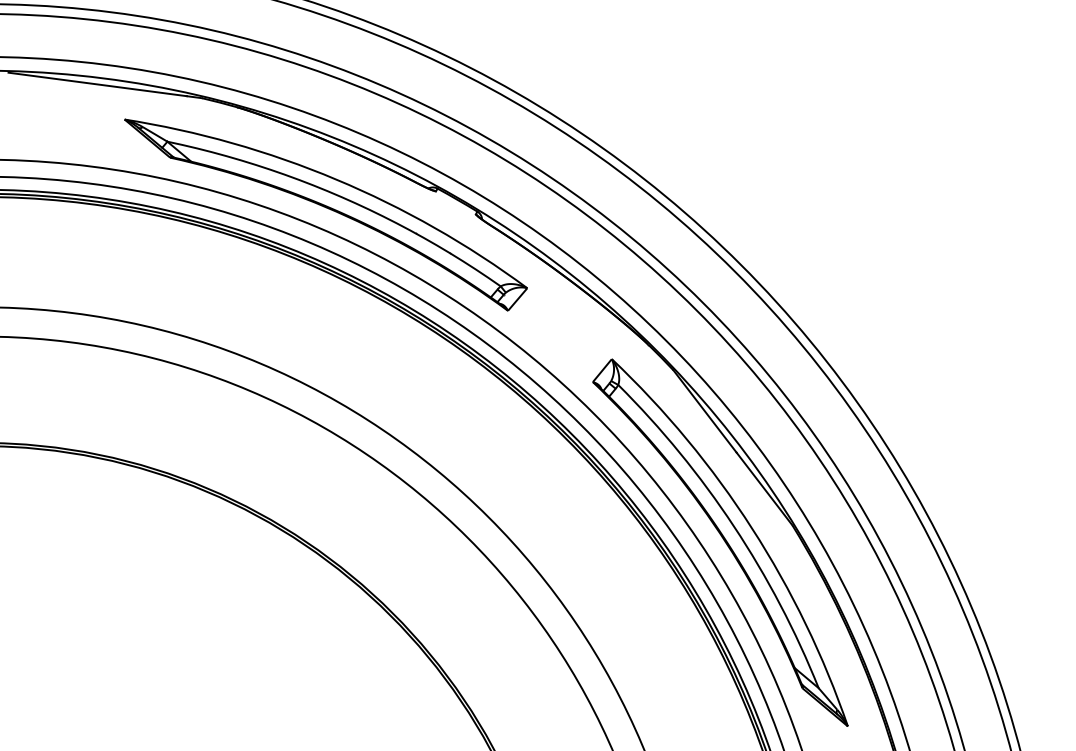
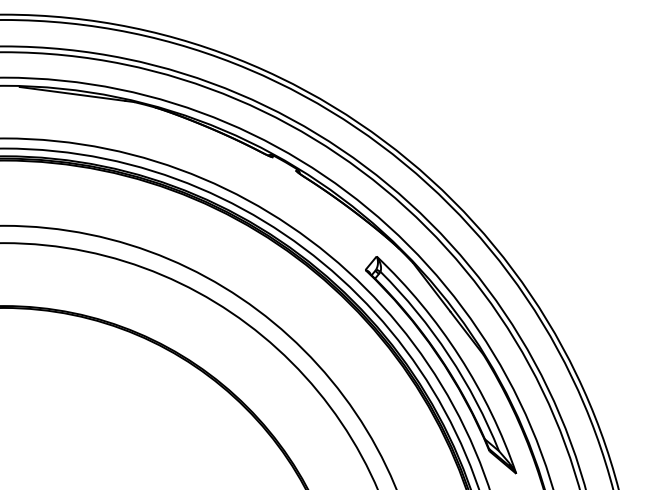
part: (325, 213) -> (207, 170), removed

